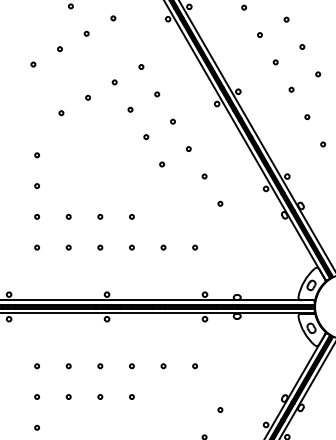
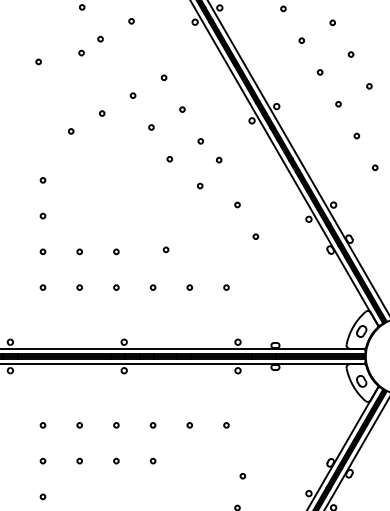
circle: (59, 48) -> (81, 52), moved
circle: (33, 64) -> (38, 61), moved
circle: (189, 148) -> (219, 159), moved
circle: (162, 164) -> (200, 185), moved
circle: (131, 216) -> (165, 249), moved
circle: (220, 410) -> (242, 476), moved

